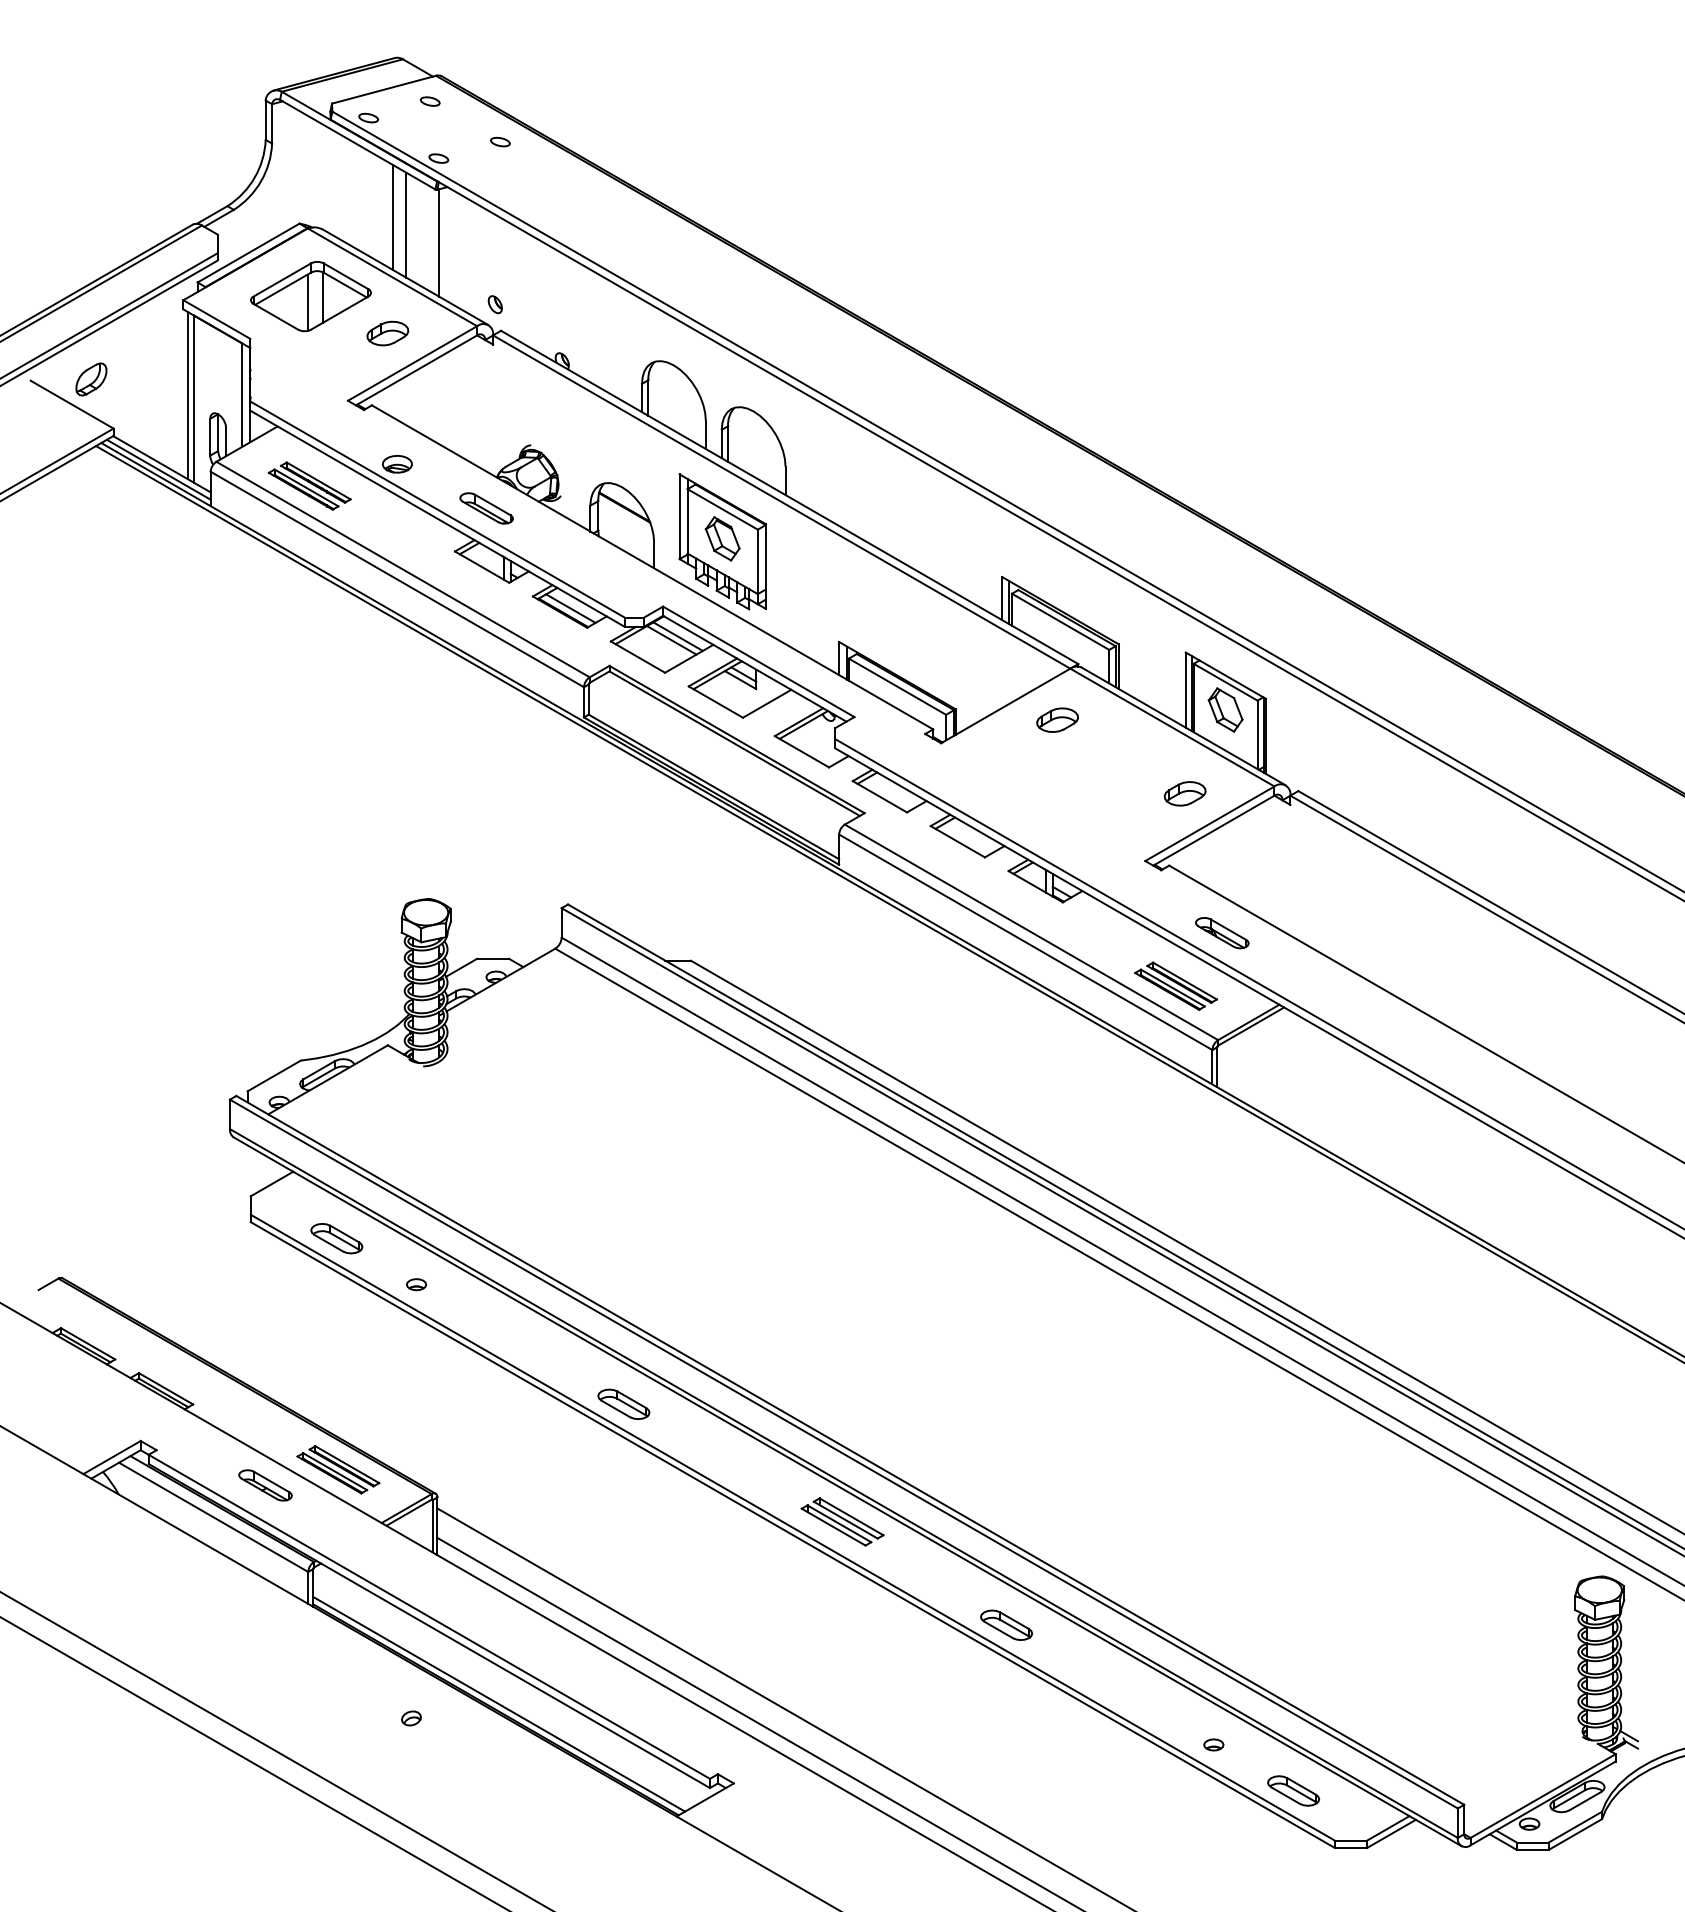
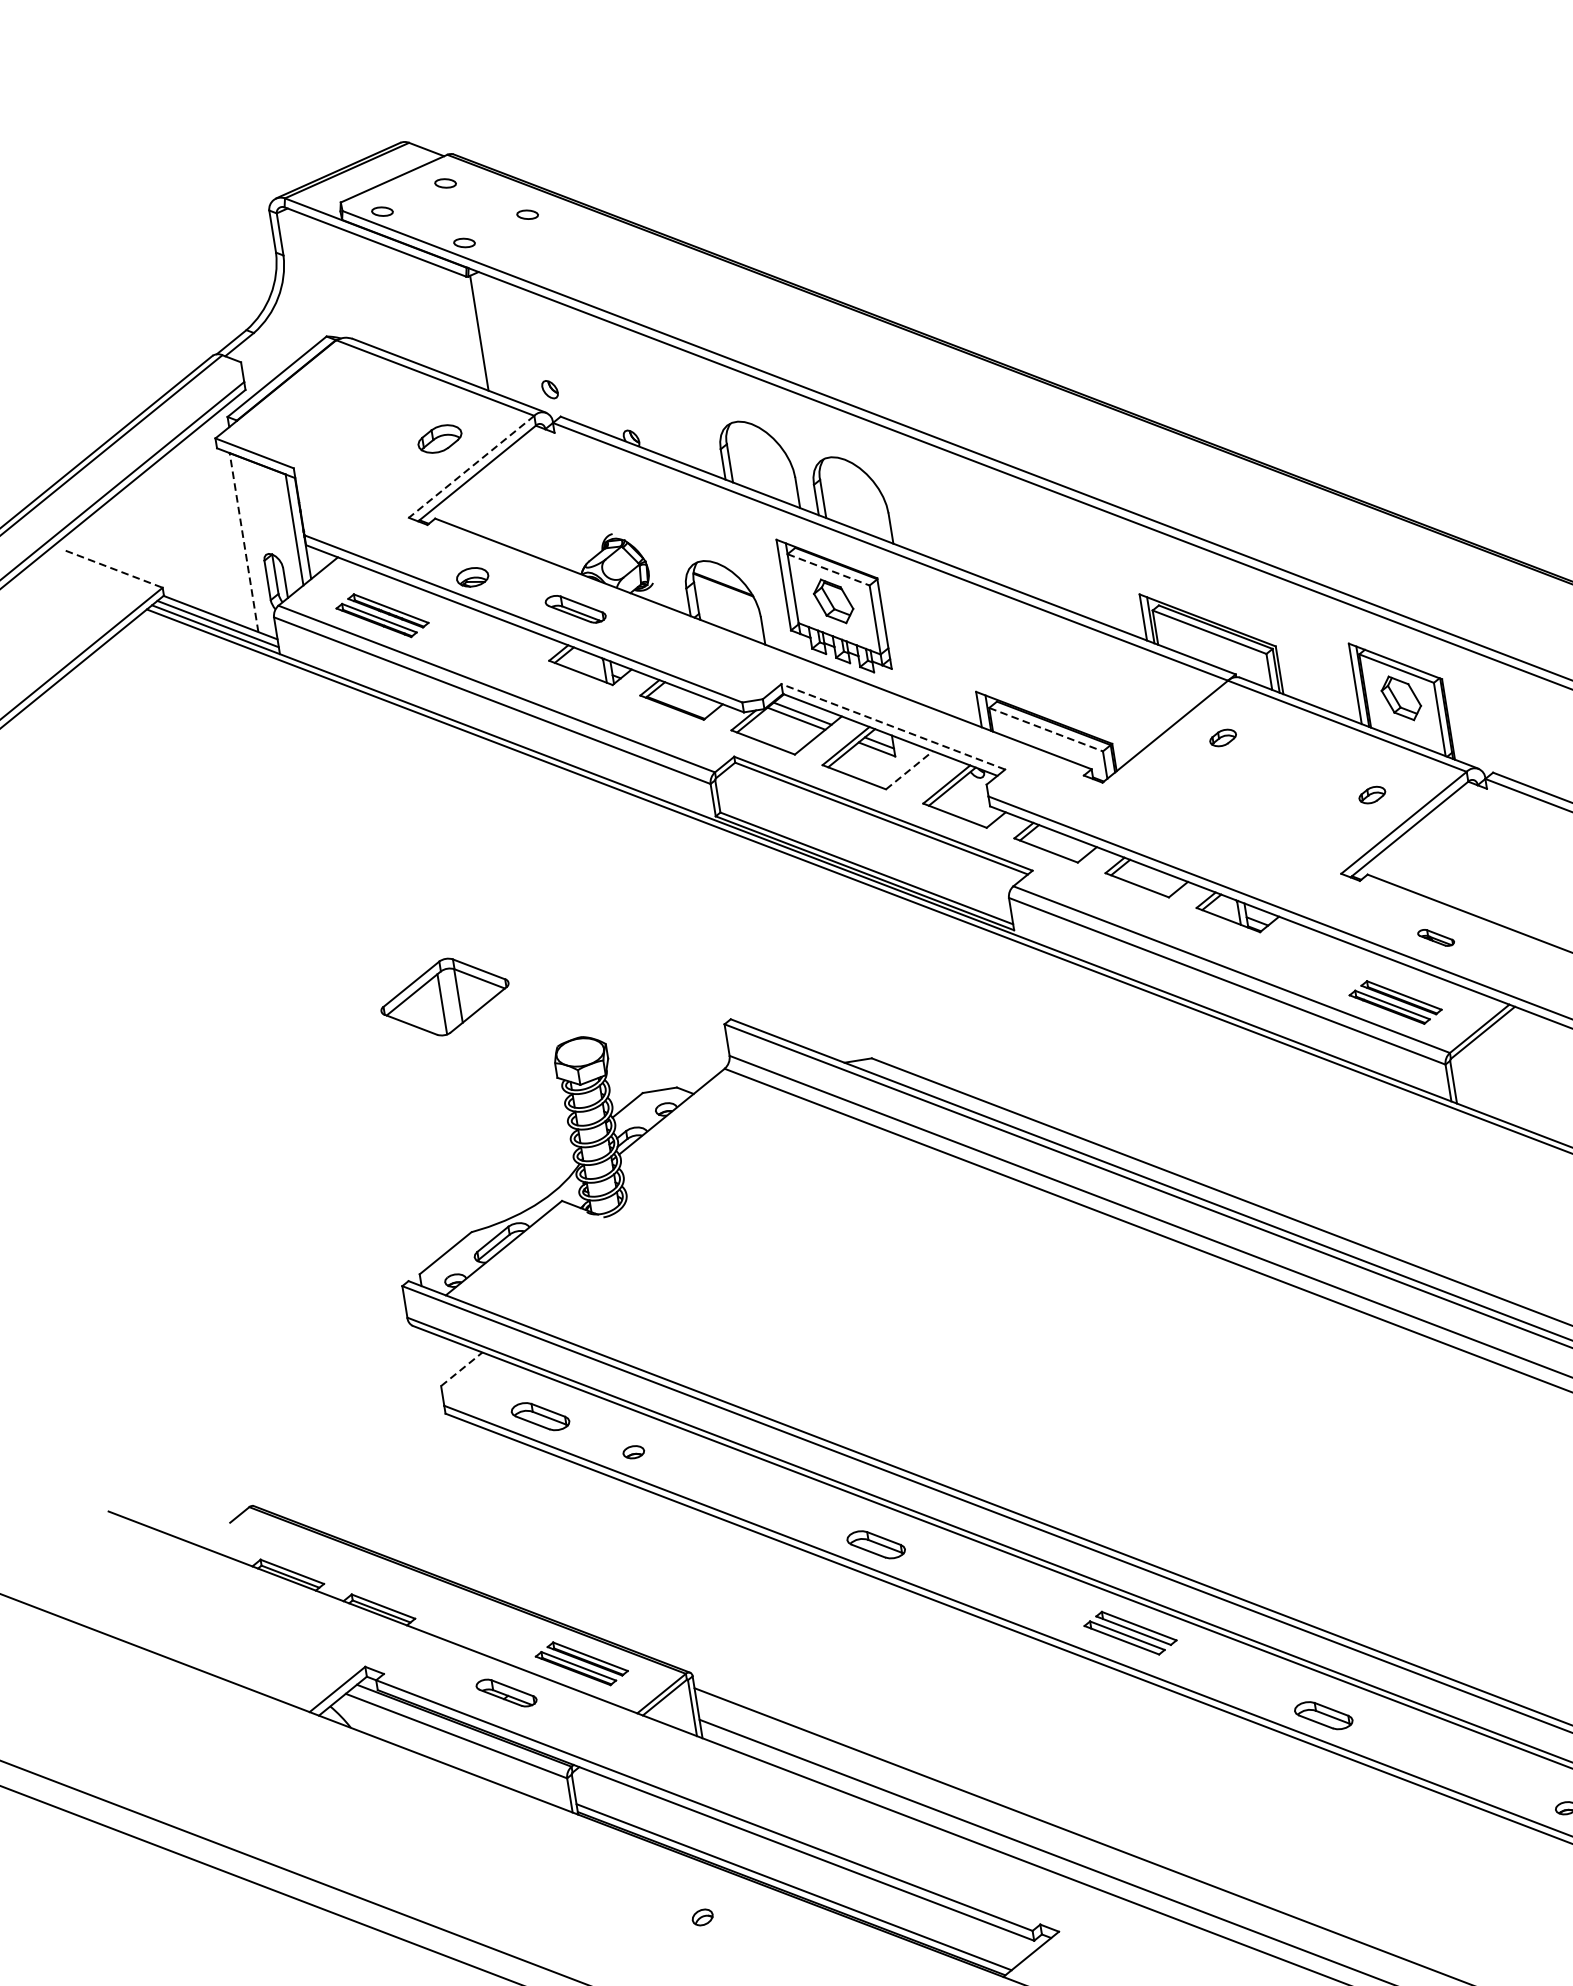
line: (393, 217) -> (426, 313), removed
line: (406, 224) -> (441, 319), removed
part: (310, 296) -> (444, 997), moved
line: (412, 363) -> (471, 466), solid -> dashed
part: (91, 379) -> (130, 539), removed
line: (187, 395) -> (236, 539), removed
line: (194, 399) -> (244, 542), solid -> dashed
line: (72, 404) -> (114, 569), solid -> dashed
line: (722, 509) -> (828, 569), solid -> dashed
line: (570, 608) -> (682, 702), removed
line: (758, 661) -> (892, 726), solid -> dashed
line: (897, 686) -> (1046, 729), solid -> dashed
line: (767, 703) -> (909, 769), solid -> dashed
part: (1057, 719) -> (1222, 737), size x0.6
part: (1184, 793) -> (1371, 794), size x0.6
part: (1222, 933) -> (1436, 938), size x0.6
line: (272, 1184) -> (462, 1369), solid -> dashed

